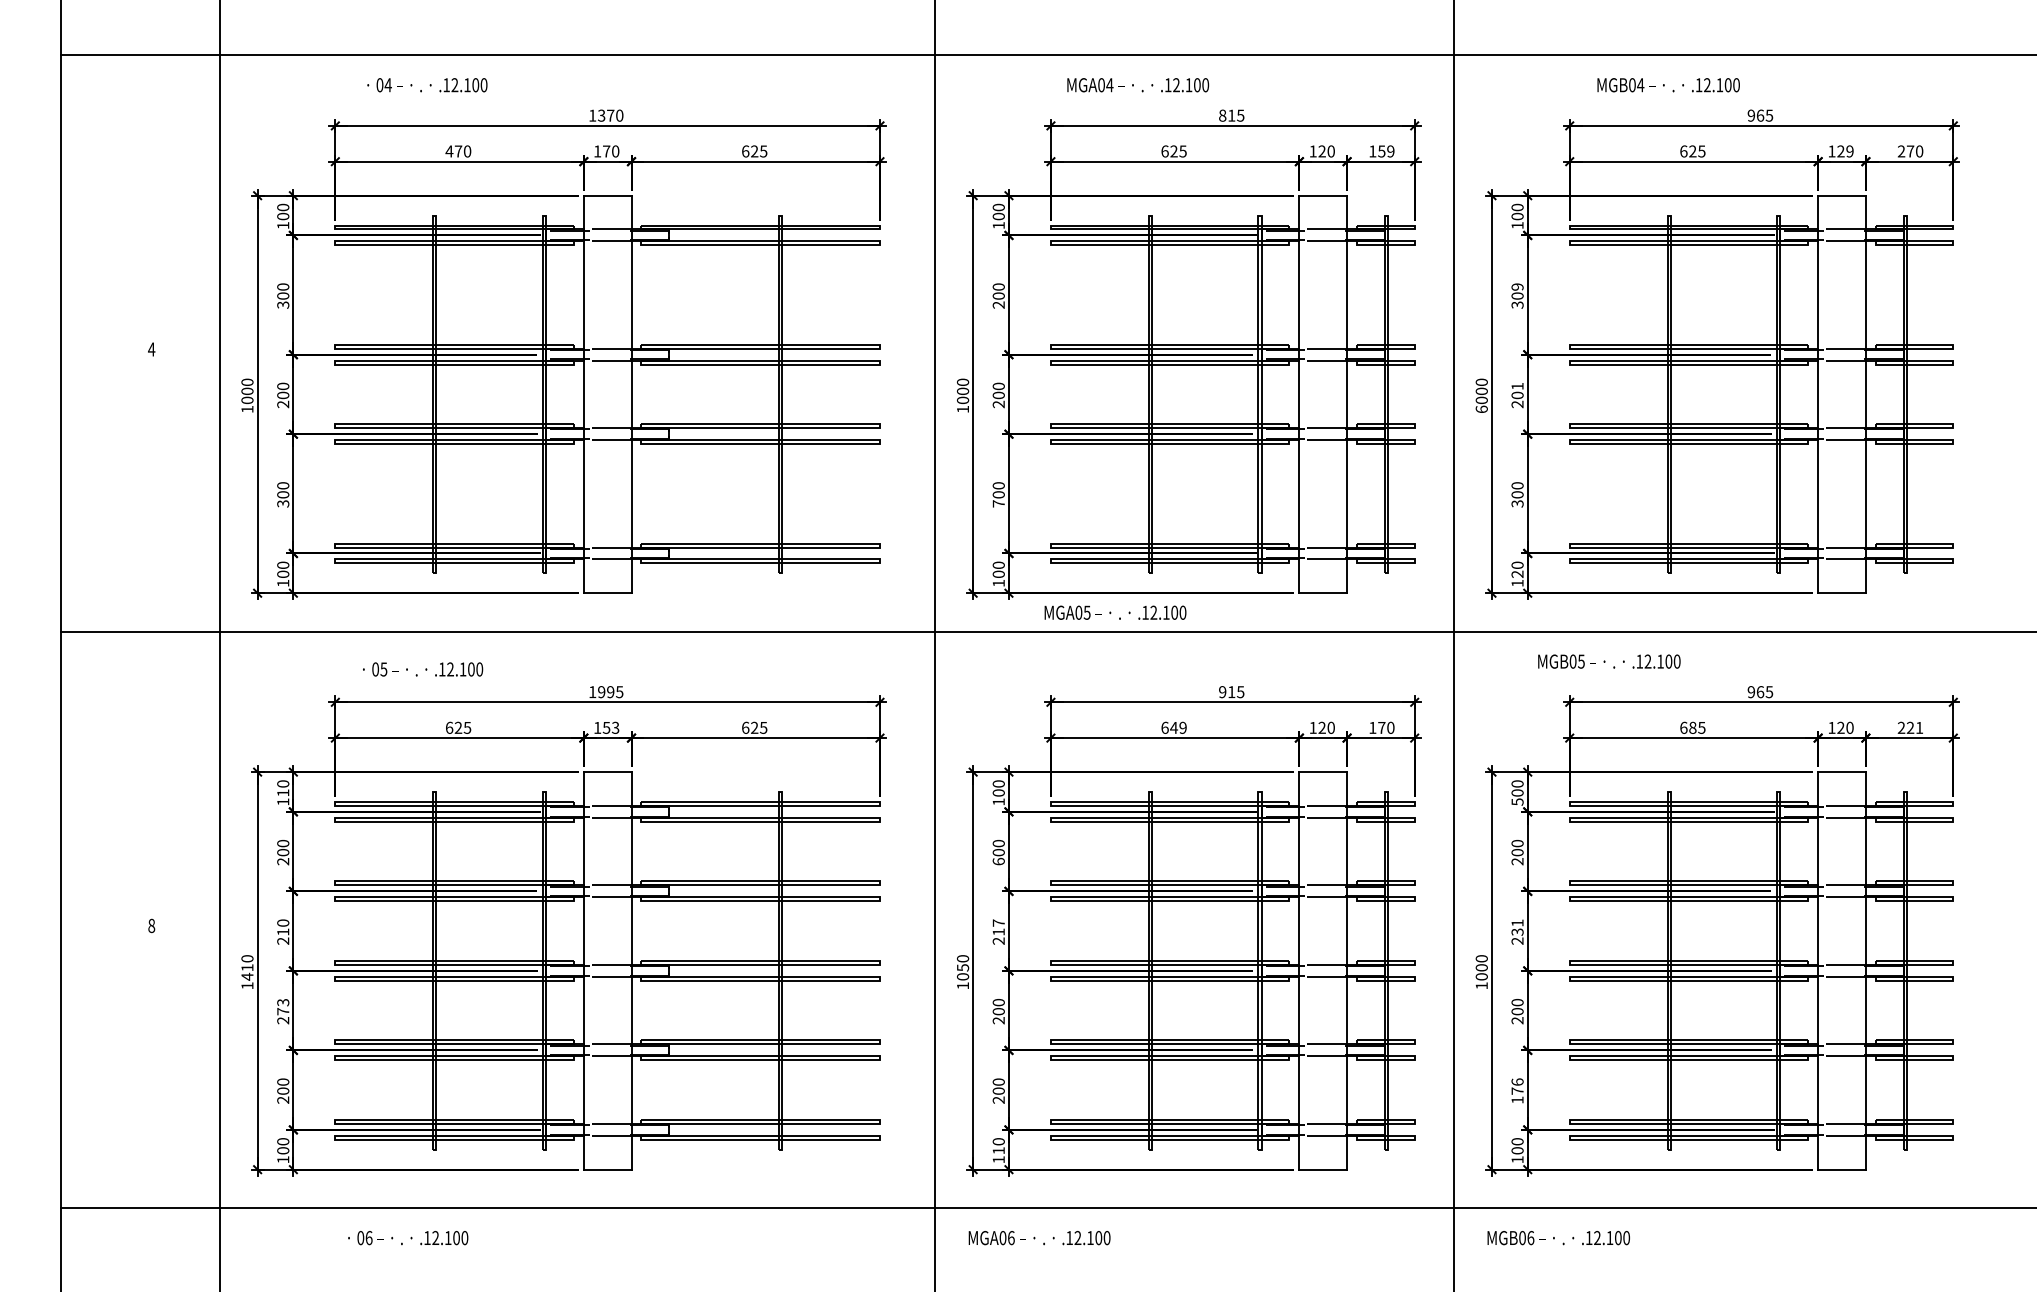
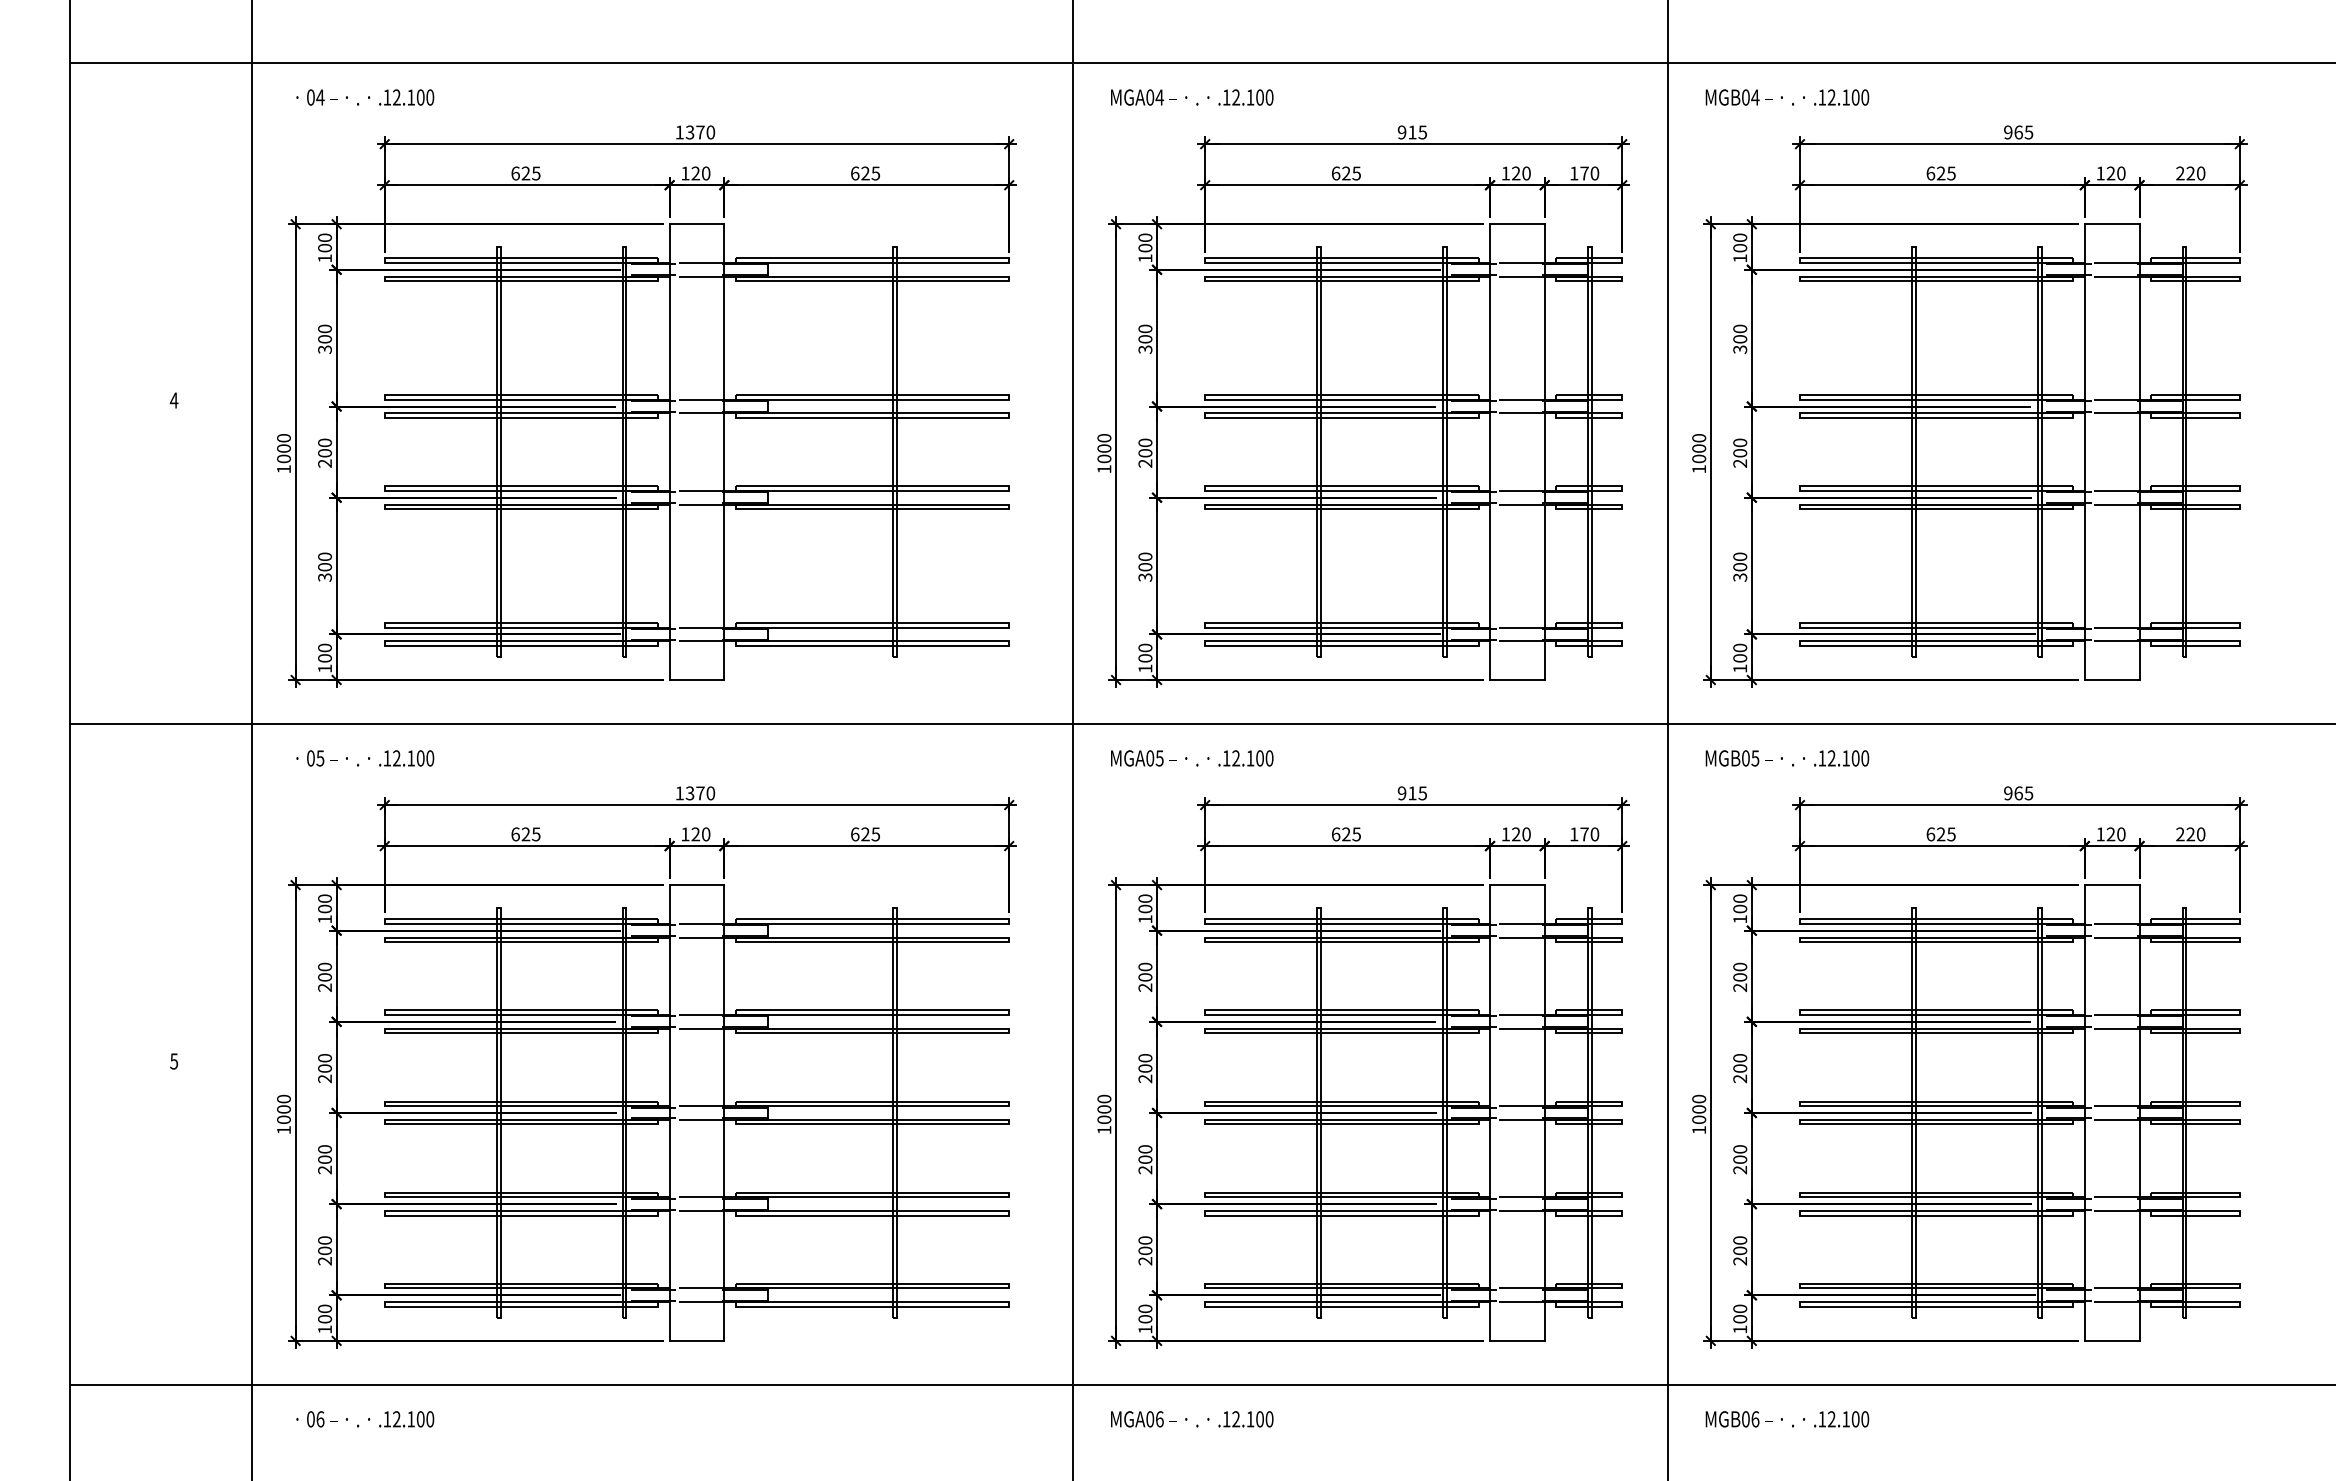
text: (427, 85) -> (365, 97), moved
text: (1138, 85) -> (1192, 97), moved
text: (1668, 85) -> (1787, 97), moved
text: (1222, 115) -> (1401, 132), 815 -> 915
text: (458, 151) -> (525, 173), 470 -> 625
text: (606, 151) -> (695, 173), 170 -> 120
text: (1386, 151) -> (1589, 173), 159 -> 170
text: (1850, 151) -> (2121, 173), 129 -> 120
text: (1910, 151) -> (2190, 173), 270 -> 220
text: (1517, 286) -> (1740, 328), 309 -> 300
text: (998, 304) -> (1145, 349), 200 -> 300
text: (1517, 386) -> (1740, 442), 201 -> 200
text: (1482, 409) -> (1699, 469), 6000 -> 1000
text: (998, 503) -> (1145, 577), 700 -> 300
text: (1517, 574) -> (1740, 658), 120 -> 100
text: (1115, 612) -> (1192, 758), moved
text: (1609, 661) -> (1787, 758), moved
text: (423, 669) -> (365, 758), moved
text: (610, 692) -> (700, 793), 1995 -> 1370
text: (610, 727) -> (700, 834), 153 -> 120
text: (1177, 727) -> (1350, 834), 649 -> 625
text: (1693, 727) -> (1941, 834), 685 -> 625
text: (1919, 727) -> (2201, 834), 221 -> 220
text: (282, 792) -> (324, 908), 110 -> 100
text: (1517, 802) -> (1740, 919), 500 -> 100
text: (998, 861) -> (1145, 987), 600 -> 200
text: (151, 925) -> (174, 1061), 8 -> 5
text: (998, 927) -> (1145, 1063), 217 -> 200
text: (1517, 927) -> (1740, 1063), 231 -> 200
text: (282, 932) -> (324, 1068), 210 -> 200
text: (963, 967) -> (1104, 1109), 1050 -> 1000
text: (247, 972) -> (283, 1114), 1410 -> 1000
text: (282, 1007) -> (324, 1154), 273 -> 200
text: (1517, 1090) -> (1740, 1250), 176 -> 200
text: (998, 1151) -> (1145, 1319), 110 -> 100
text: (408, 1238) -> (365, 1419), moved

